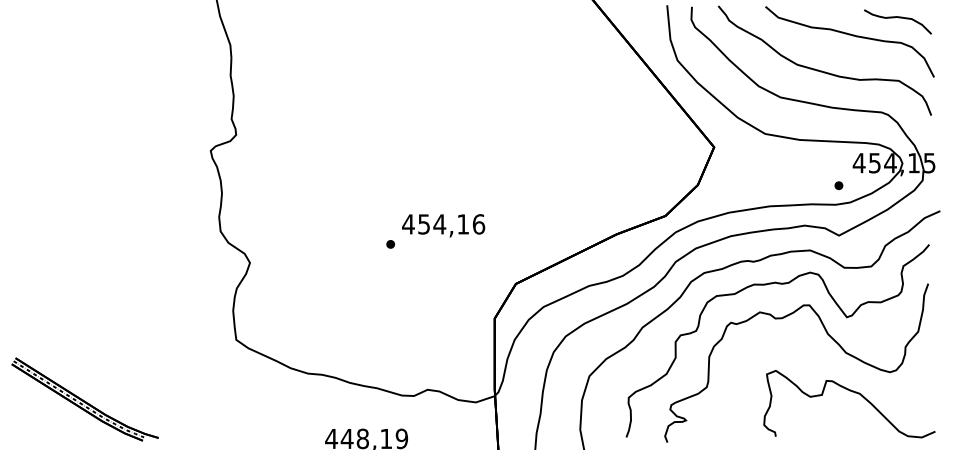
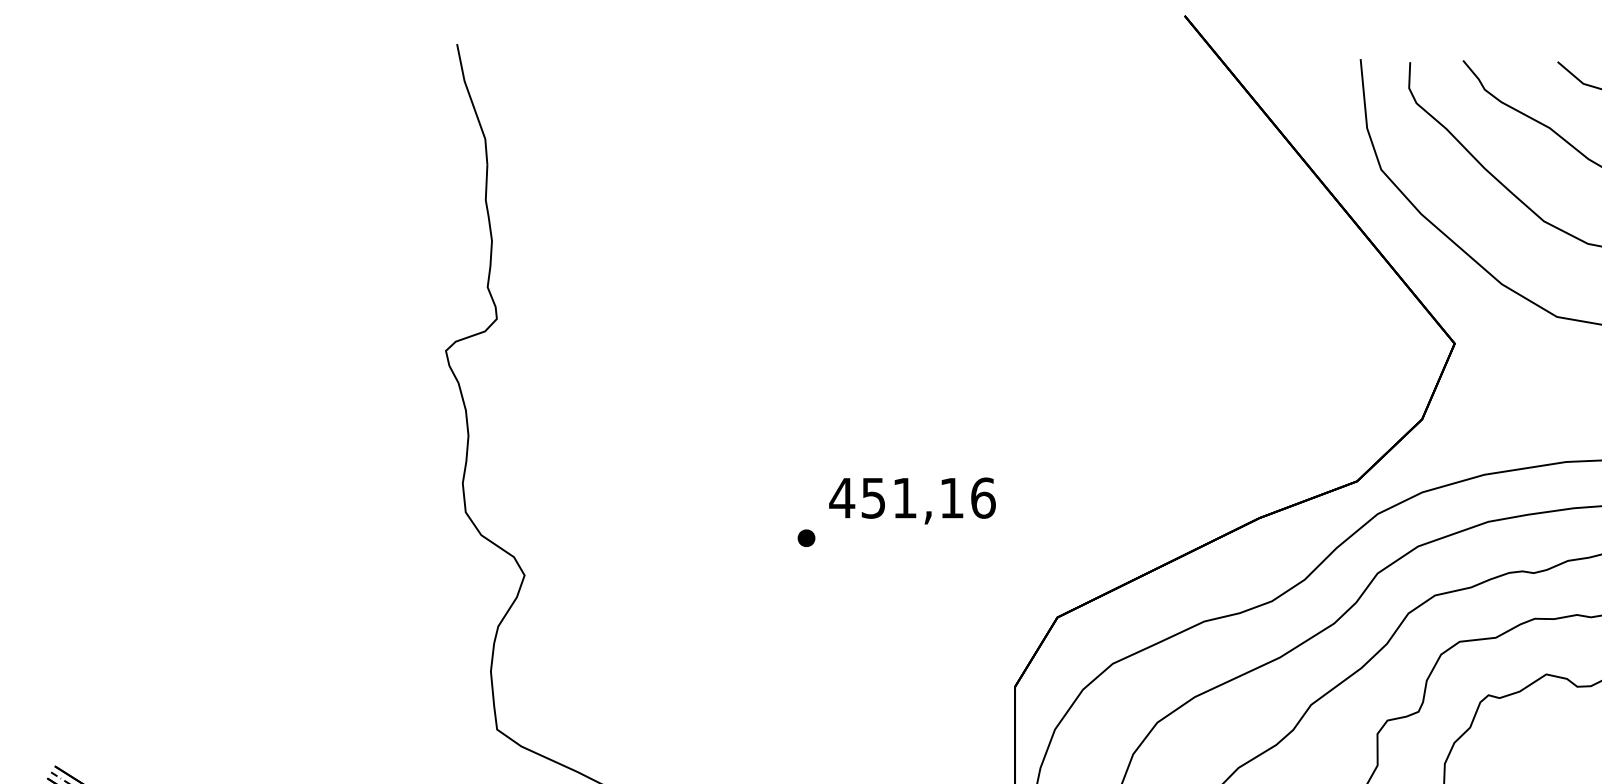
text: (439, 224) -> (904, 498), 454,16 -> 451,16

